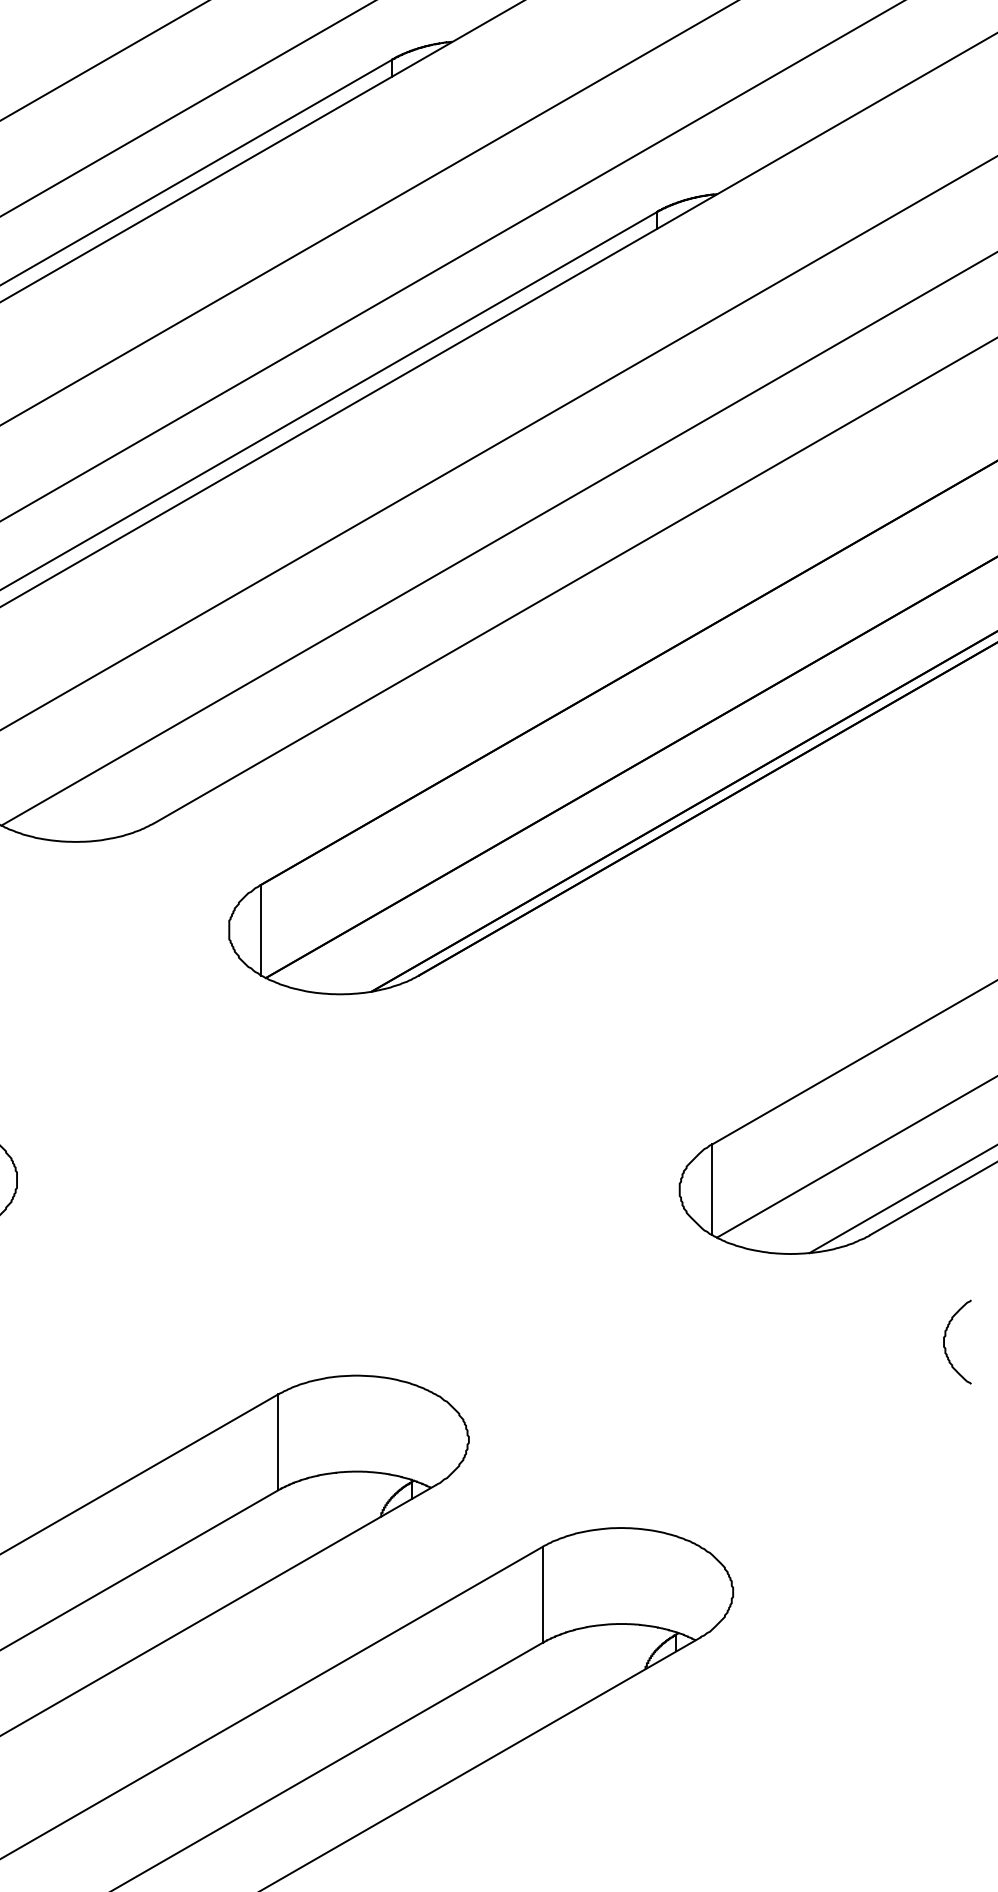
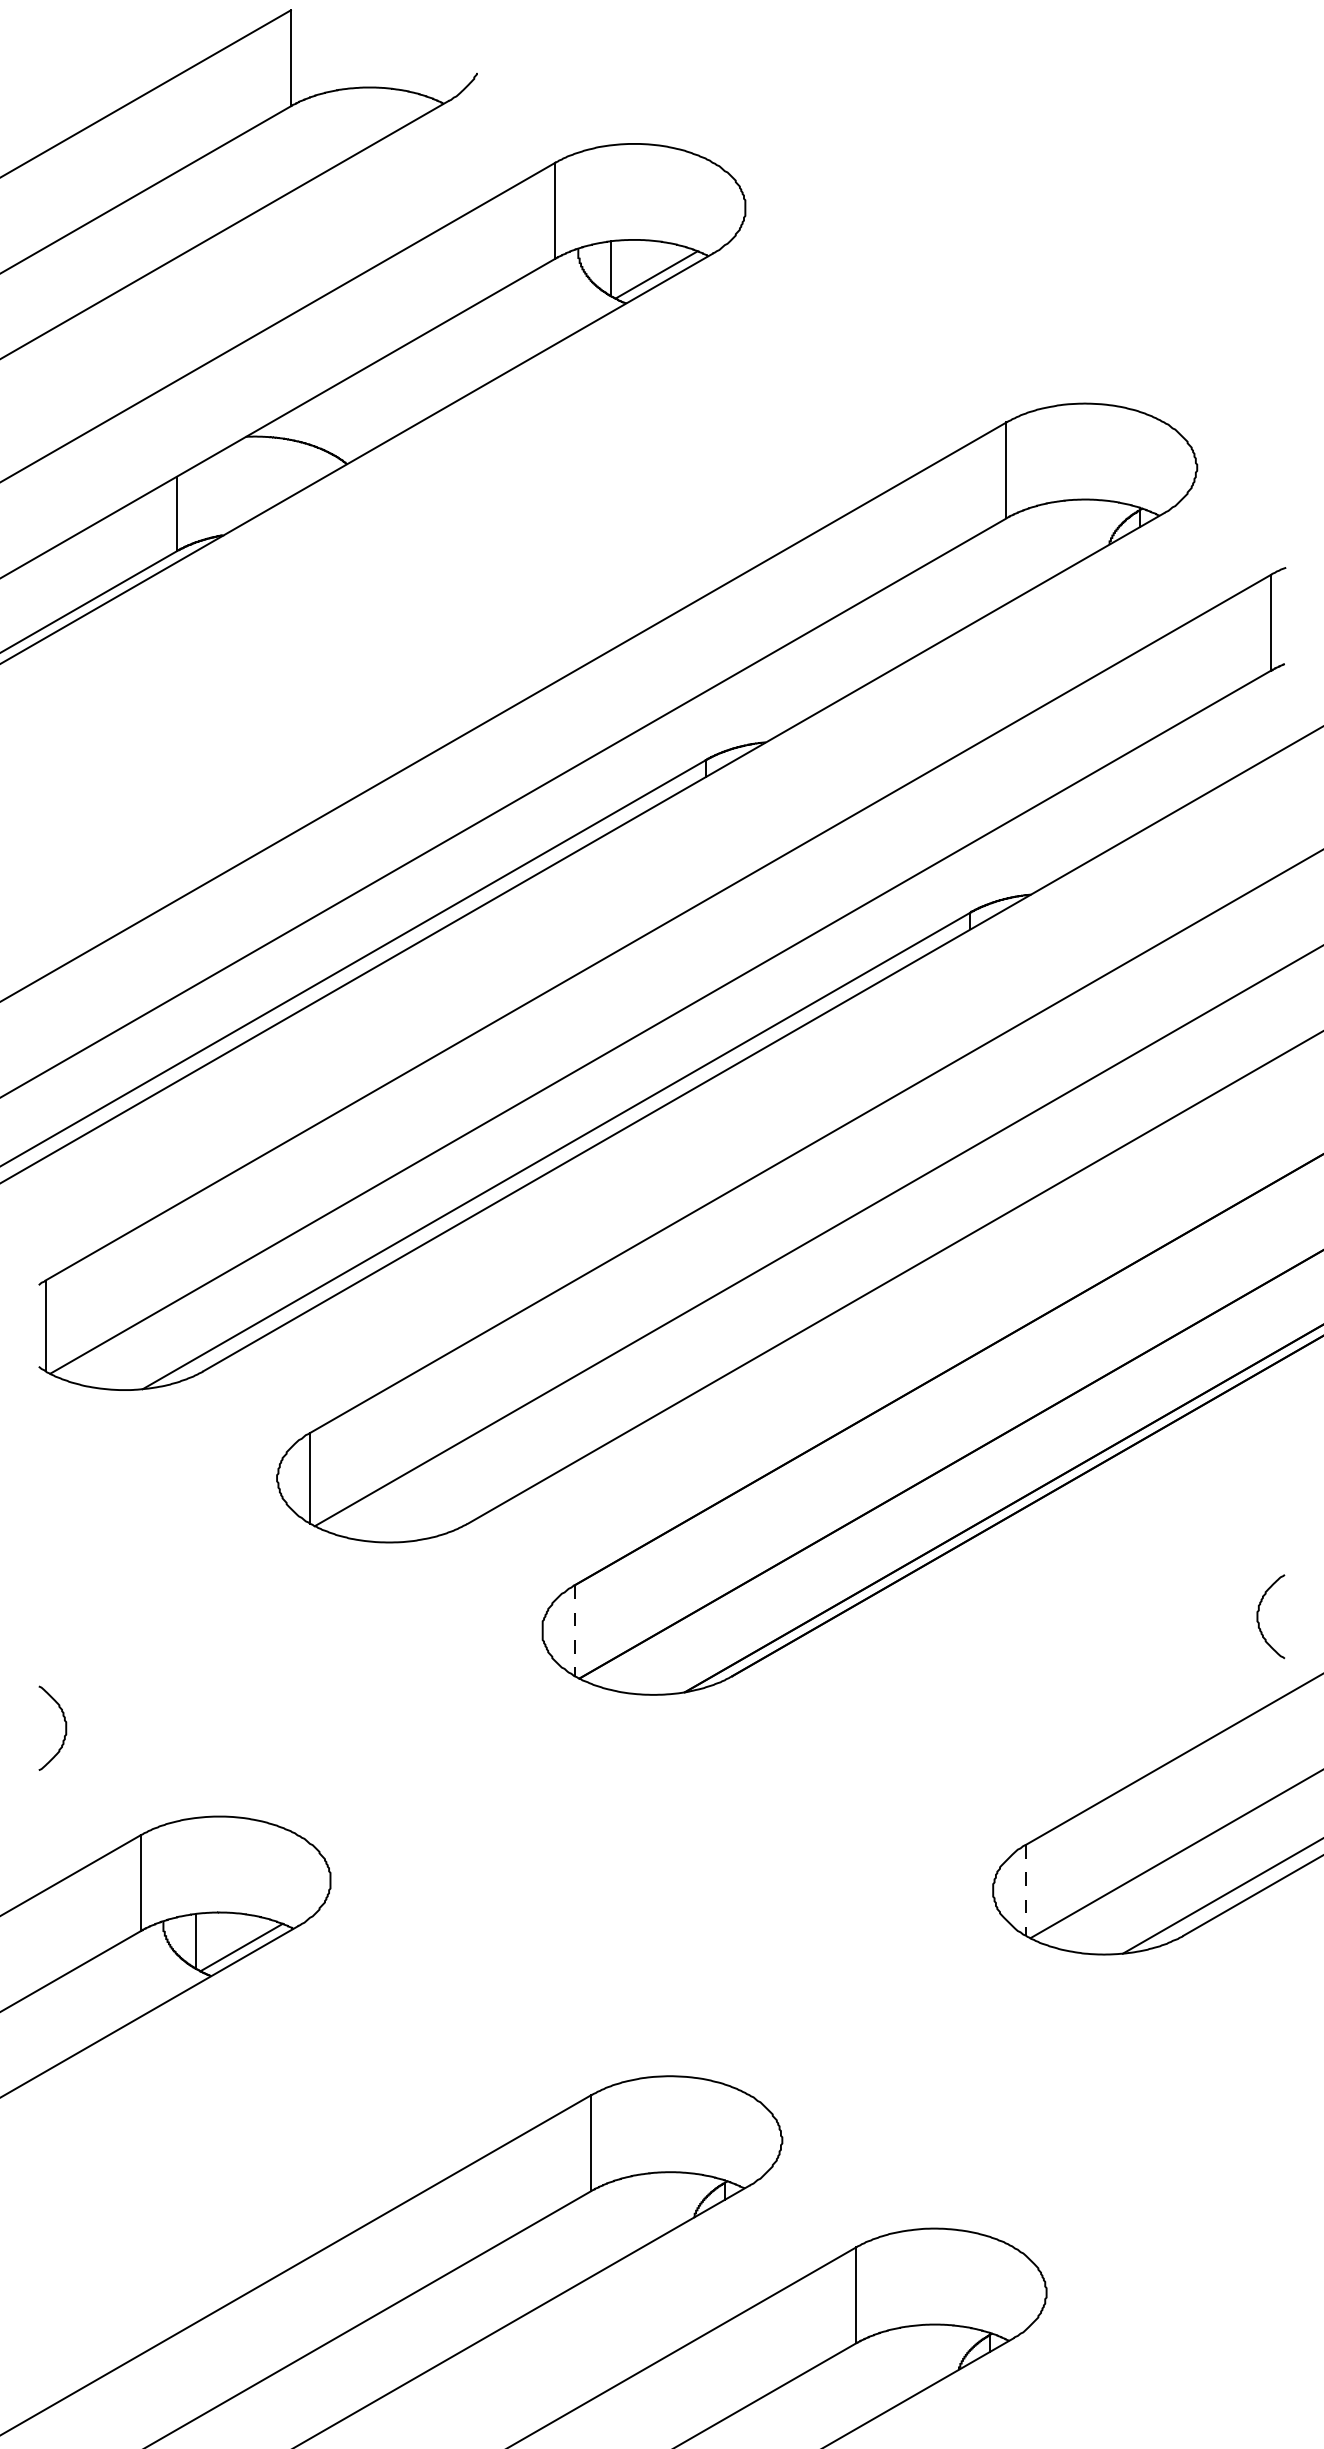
line: (261, 930) -> (574, 1631), solid -> dashed
line: (712, 1189) -> (1025, 1890), solid -> dashed
curve: (945, 1341) -> (1258, 1616), moved

